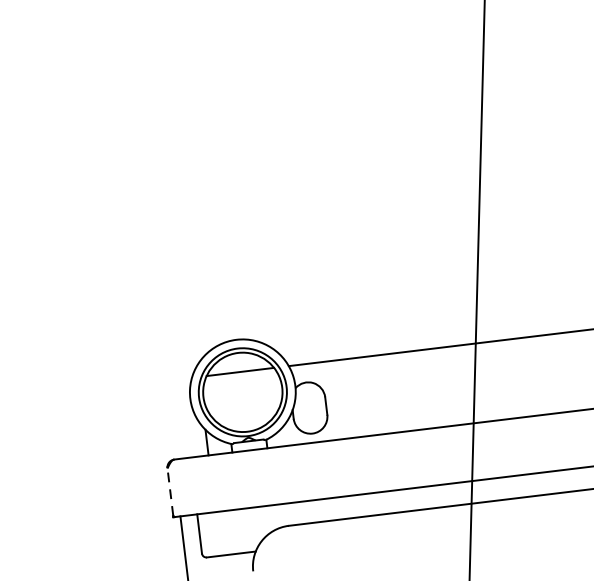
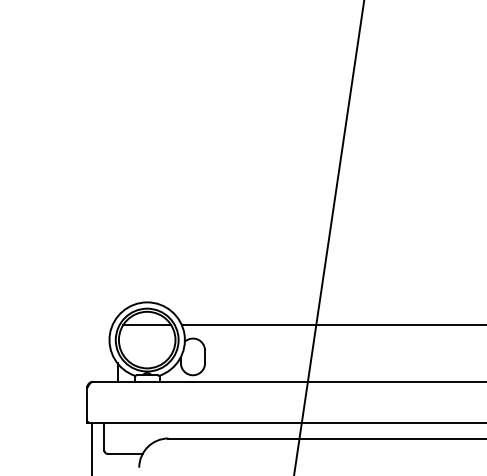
line: (170, 492) -> (87, 404), dashed -> solid

